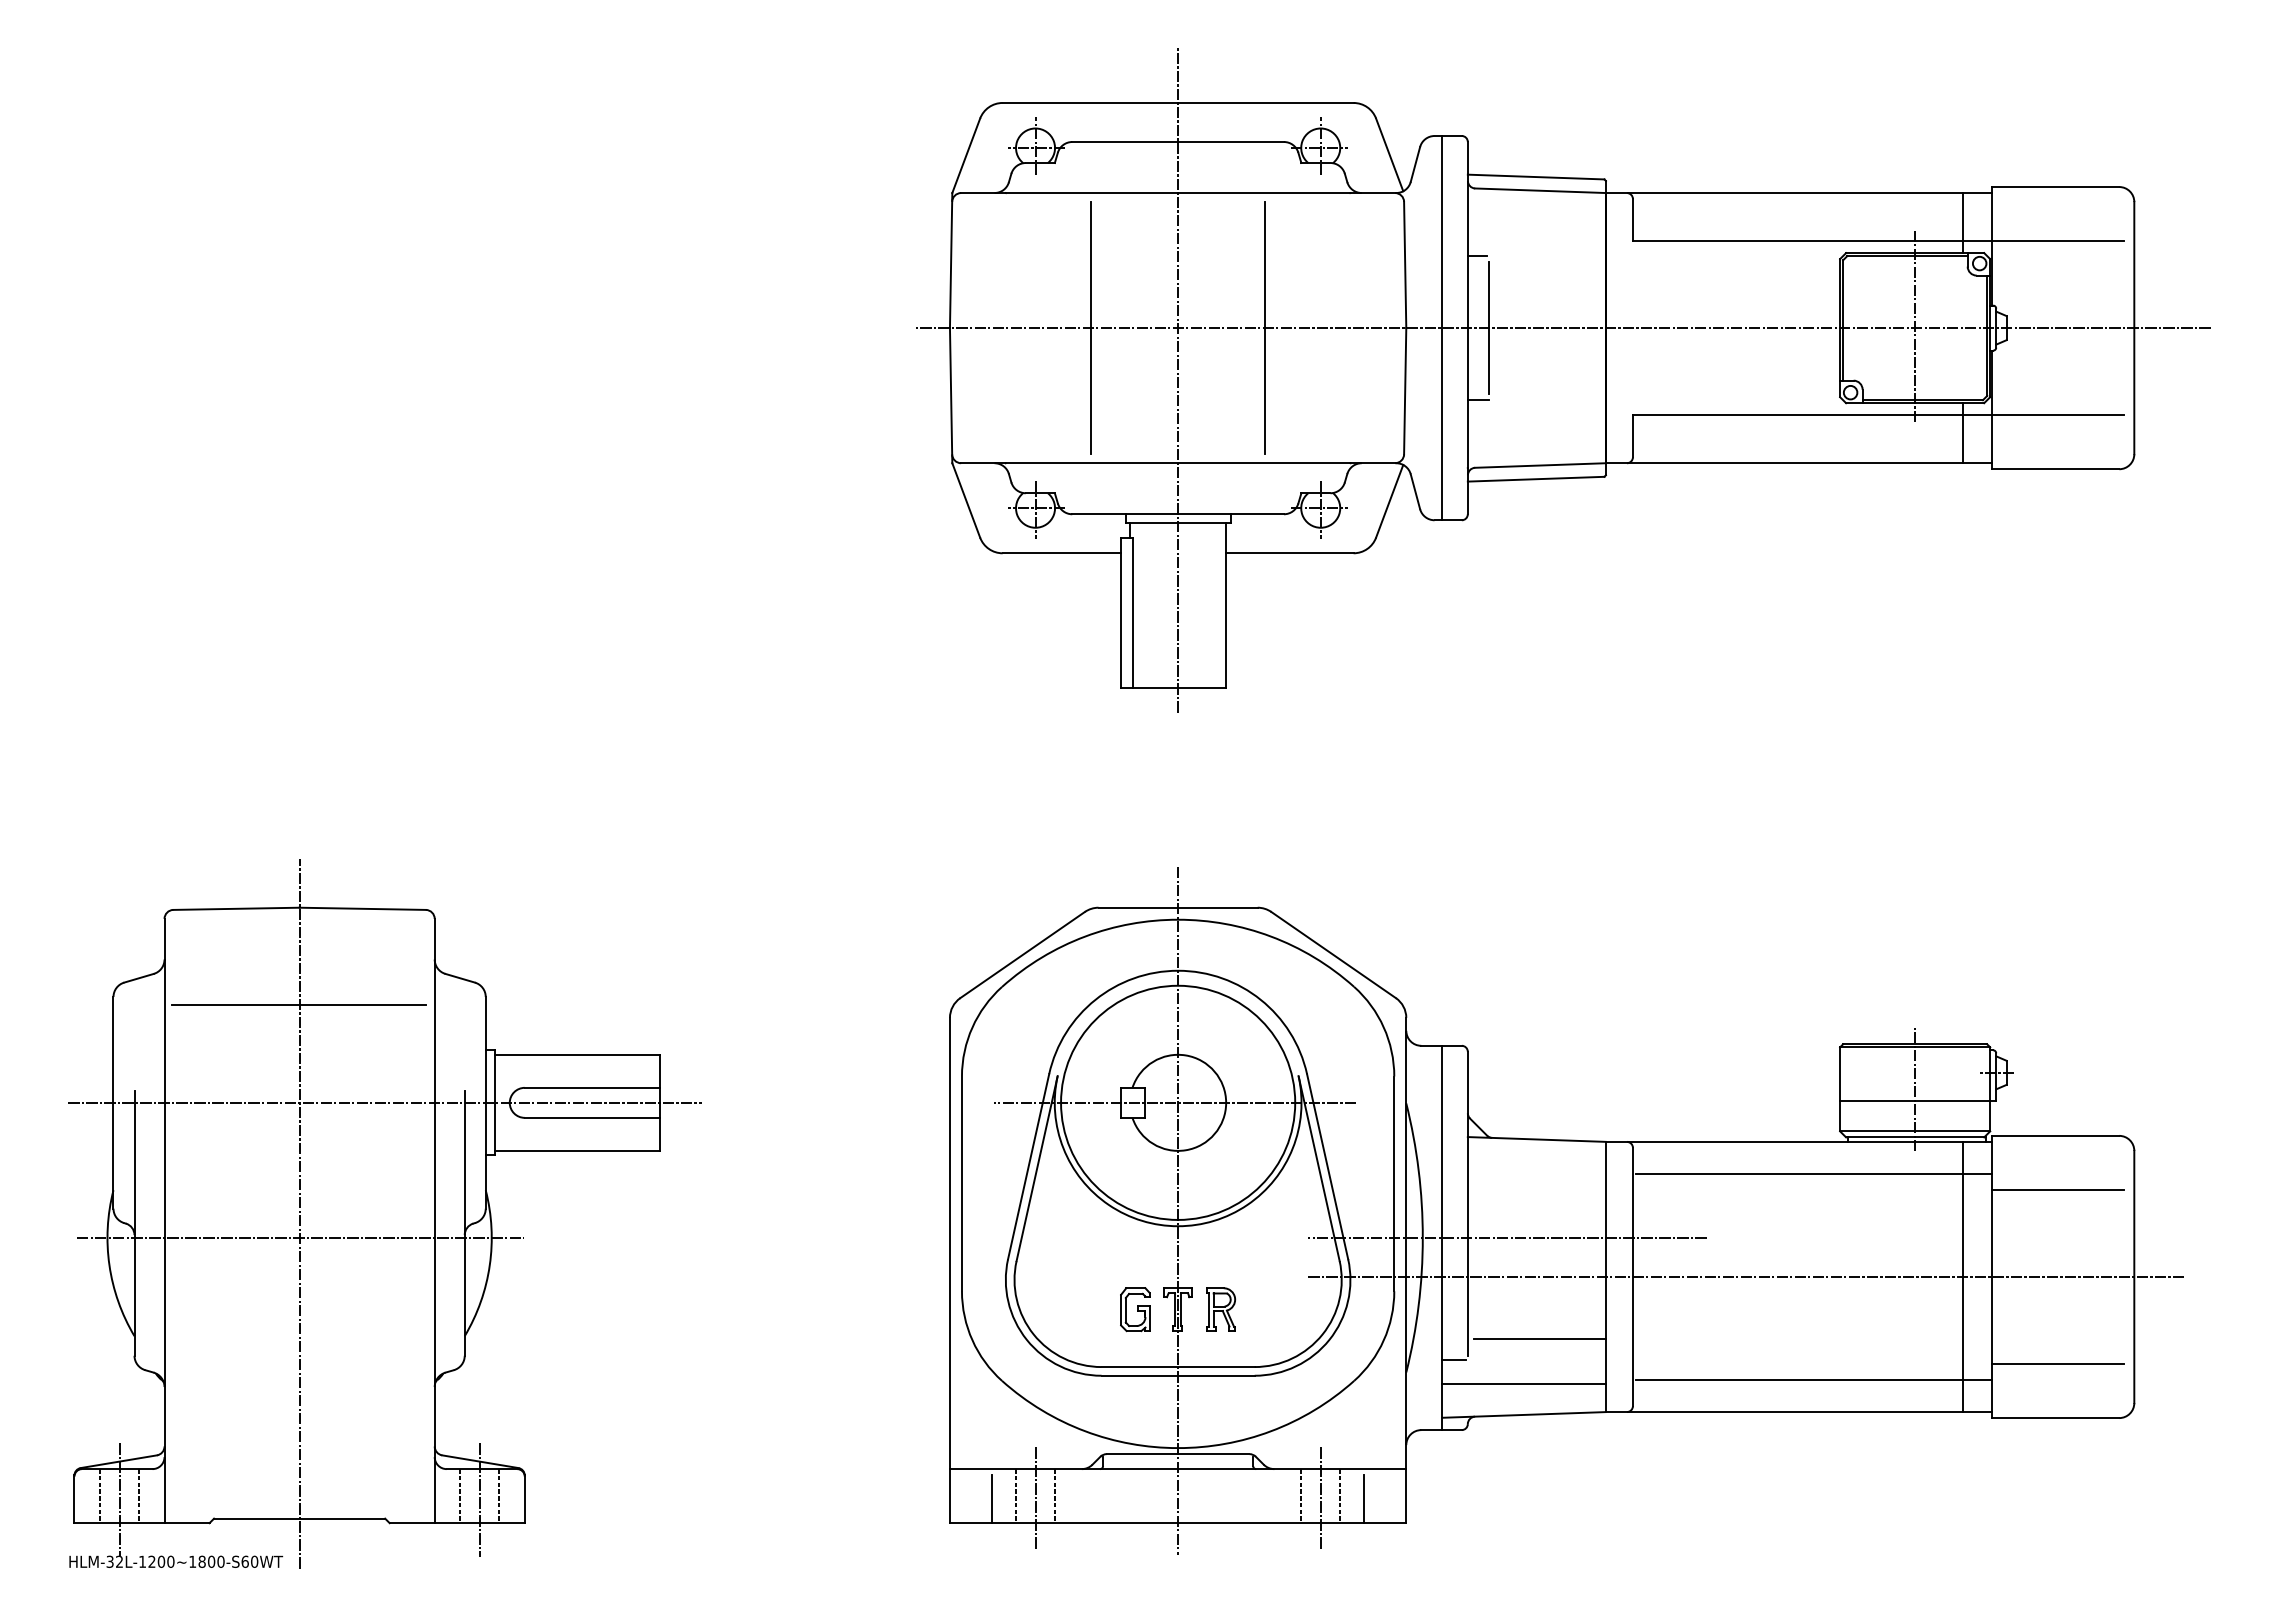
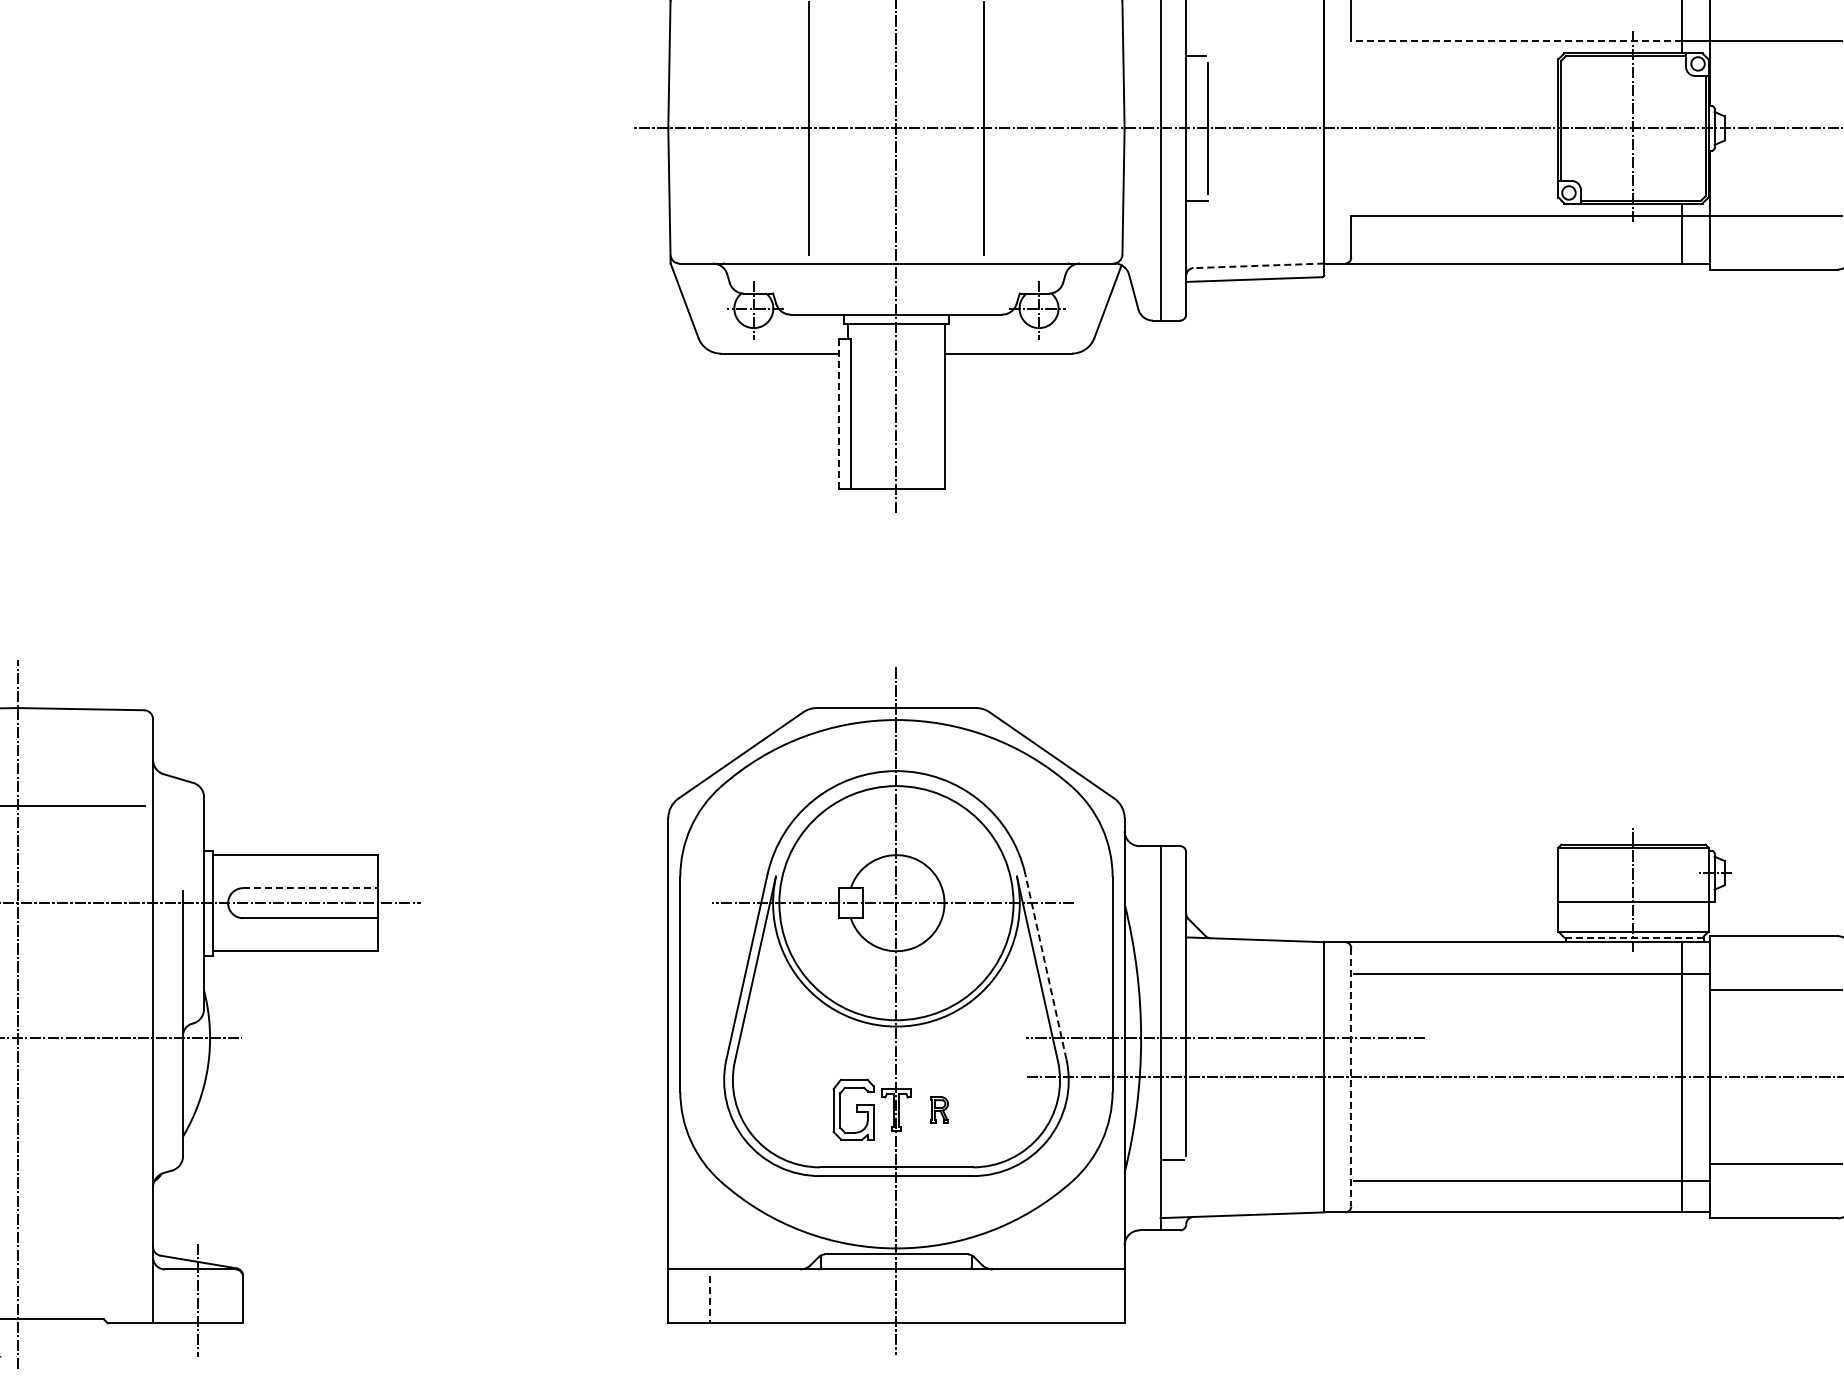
line: (1797, 241) -> (1515, 41), solid -> dashed
line: (1540, 465) -> (1258, 265), solid -> dashed
line: (1121, 612) -> (839, 412), solid -> dashed
line: (592, 1087) -> (310, 887), solid -> dashed
line: (1915, 1137) -> (1633, 937), solid -> dashed
line: (1327, 1166) -> (1045, 966), solid -> dashed
line: (1632, 1277) -> (1350, 1077), solid -> dashed
part: (1135, 1309) -> (853, 1109), size x1.4
part: (1221, 1309) -> (939, 1109), size x0.6
line: (1539, 1338) -> (1257, 1138), removed
line: (1523, 1383) -> (1241, 1183), removed
line: (460, 1496) -> (178, 1296), removed
line: (499, 1496) -> (217, 1296), removed
line: (1016, 1496) -> (734, 1296), removed
line: (1055, 1496) -> (773, 1296), removed
line: (1301, 1496) -> (1019, 1296), removed
line: (1340, 1496) -> (1058, 1296), removed
line: (1035, 1497) -> (753, 1297), removed
line: (1320, 1498) -> (1038, 1298), removed
line: (992, 1499) -> (710, 1299), solid -> dashed
line: (1364, 1499) -> (1082, 1299), removed

